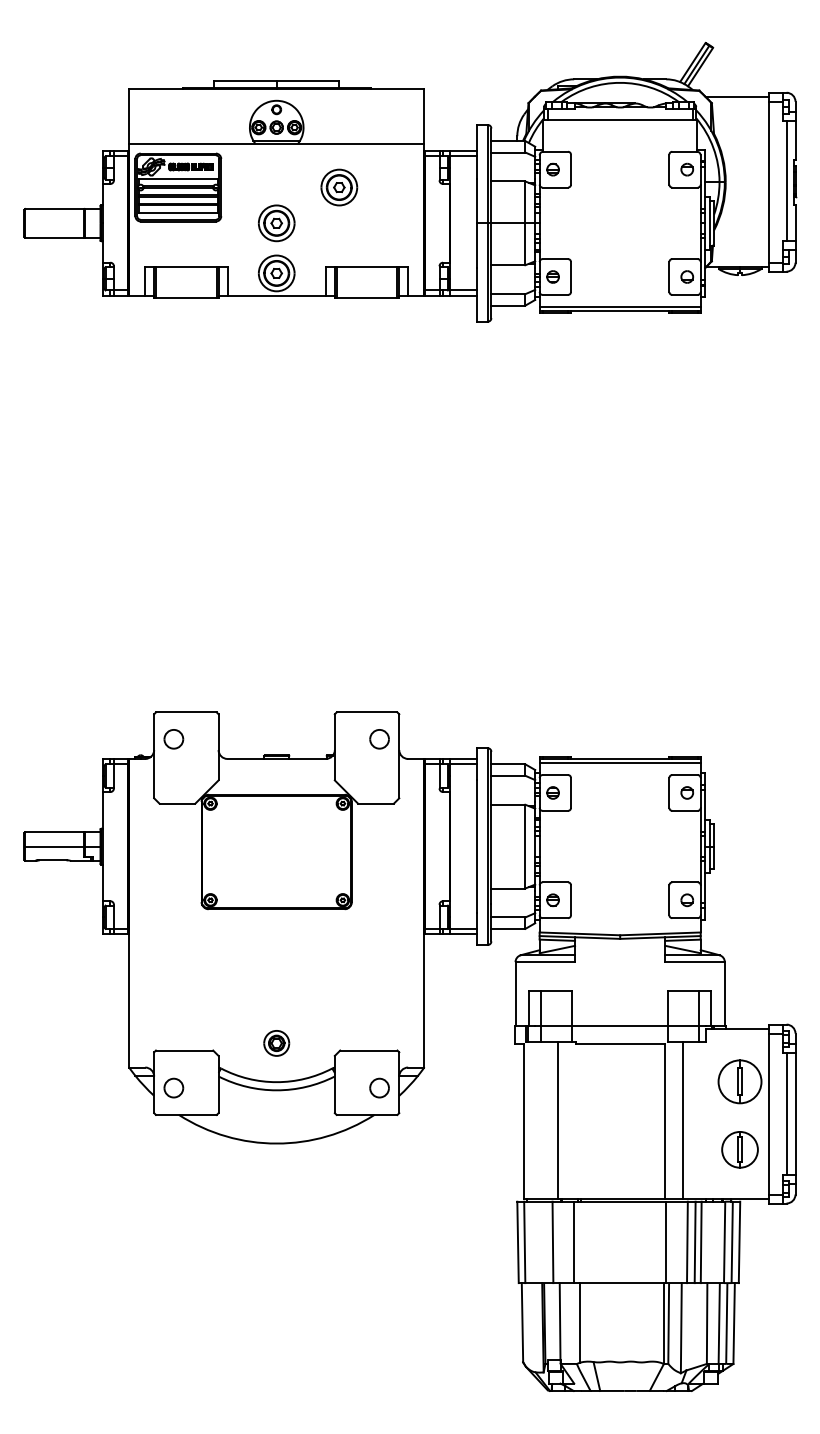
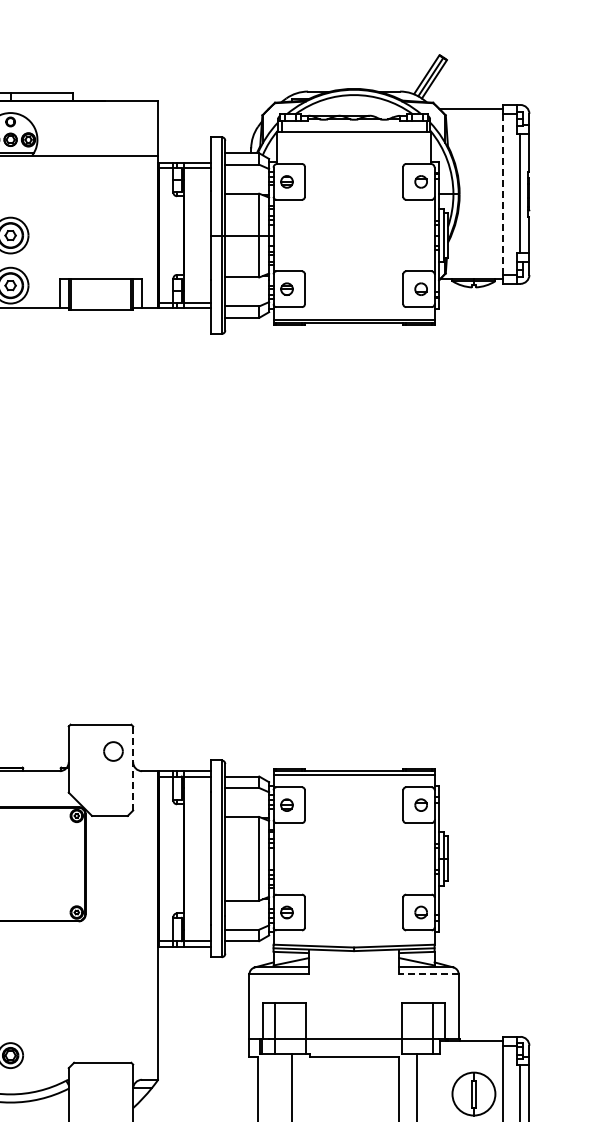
line: (768, 181) -> (502, 193), solid -> dashed
part: (339, 187) -> (73, 199), removed
line: (399, 755) -> (133, 767), solid -> dashed
line: (695, 962) -> (429, 974), solid -> dashed
part: (379, 1087) -> (113, 1099), removed

